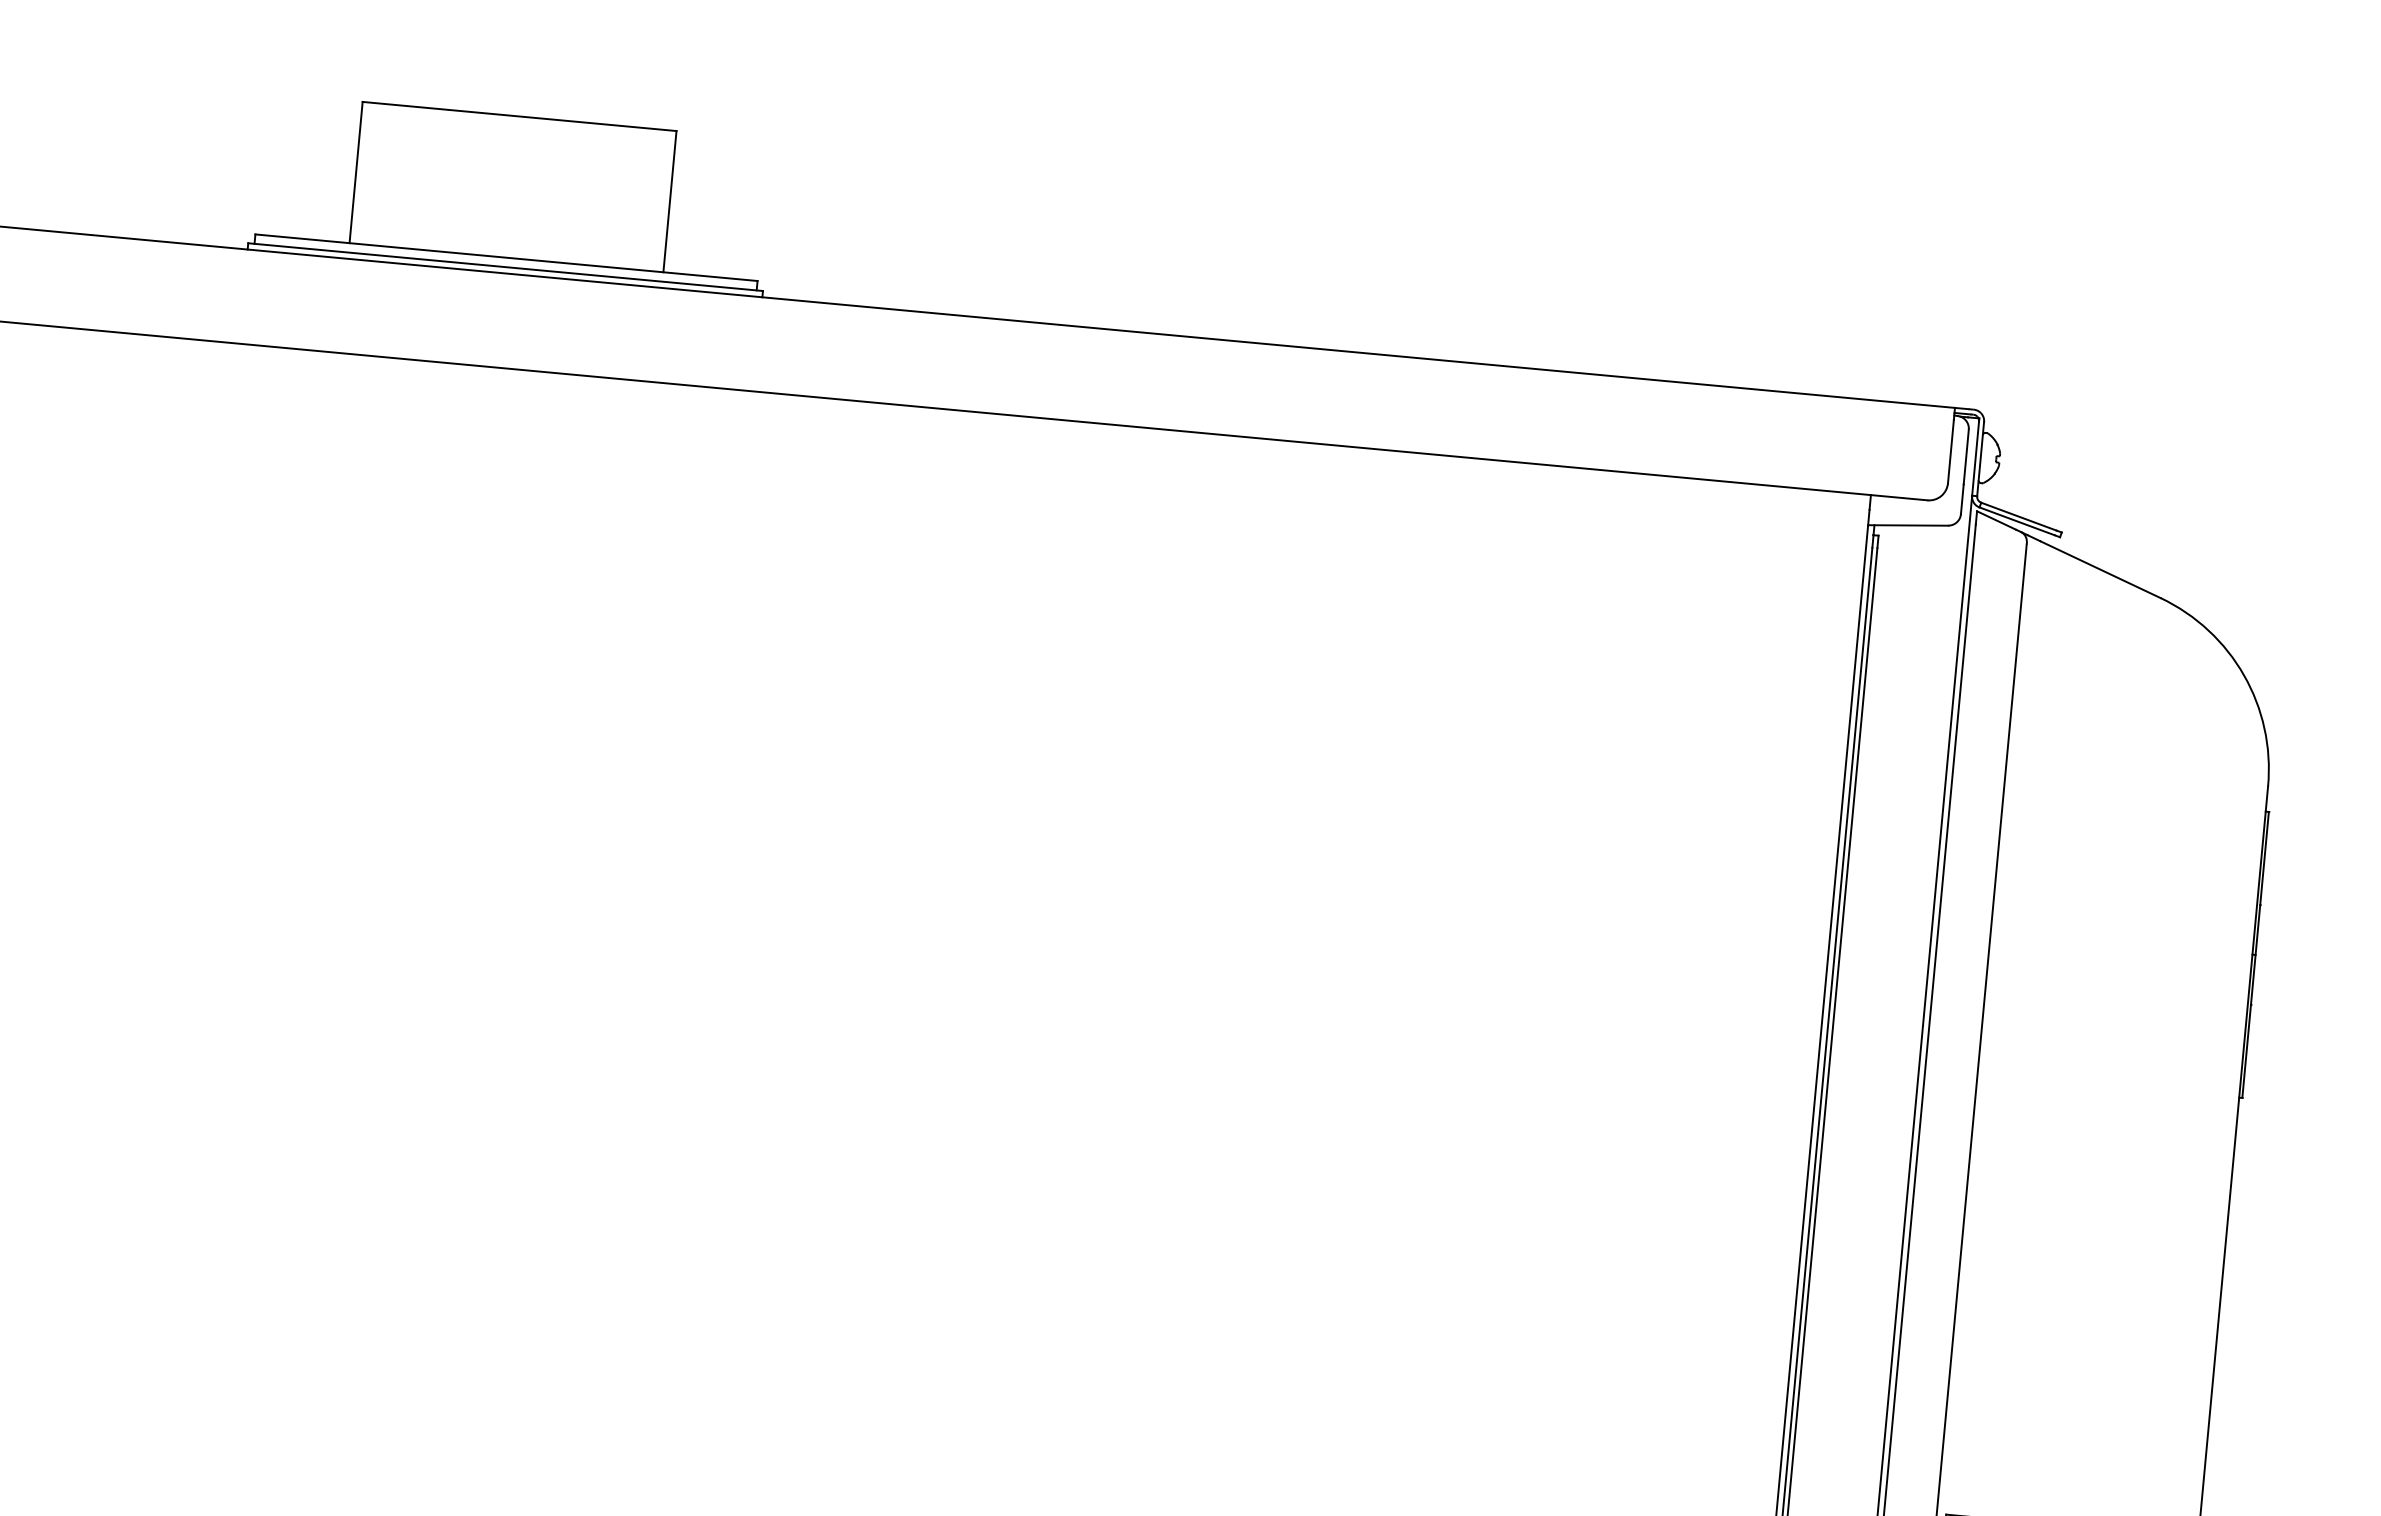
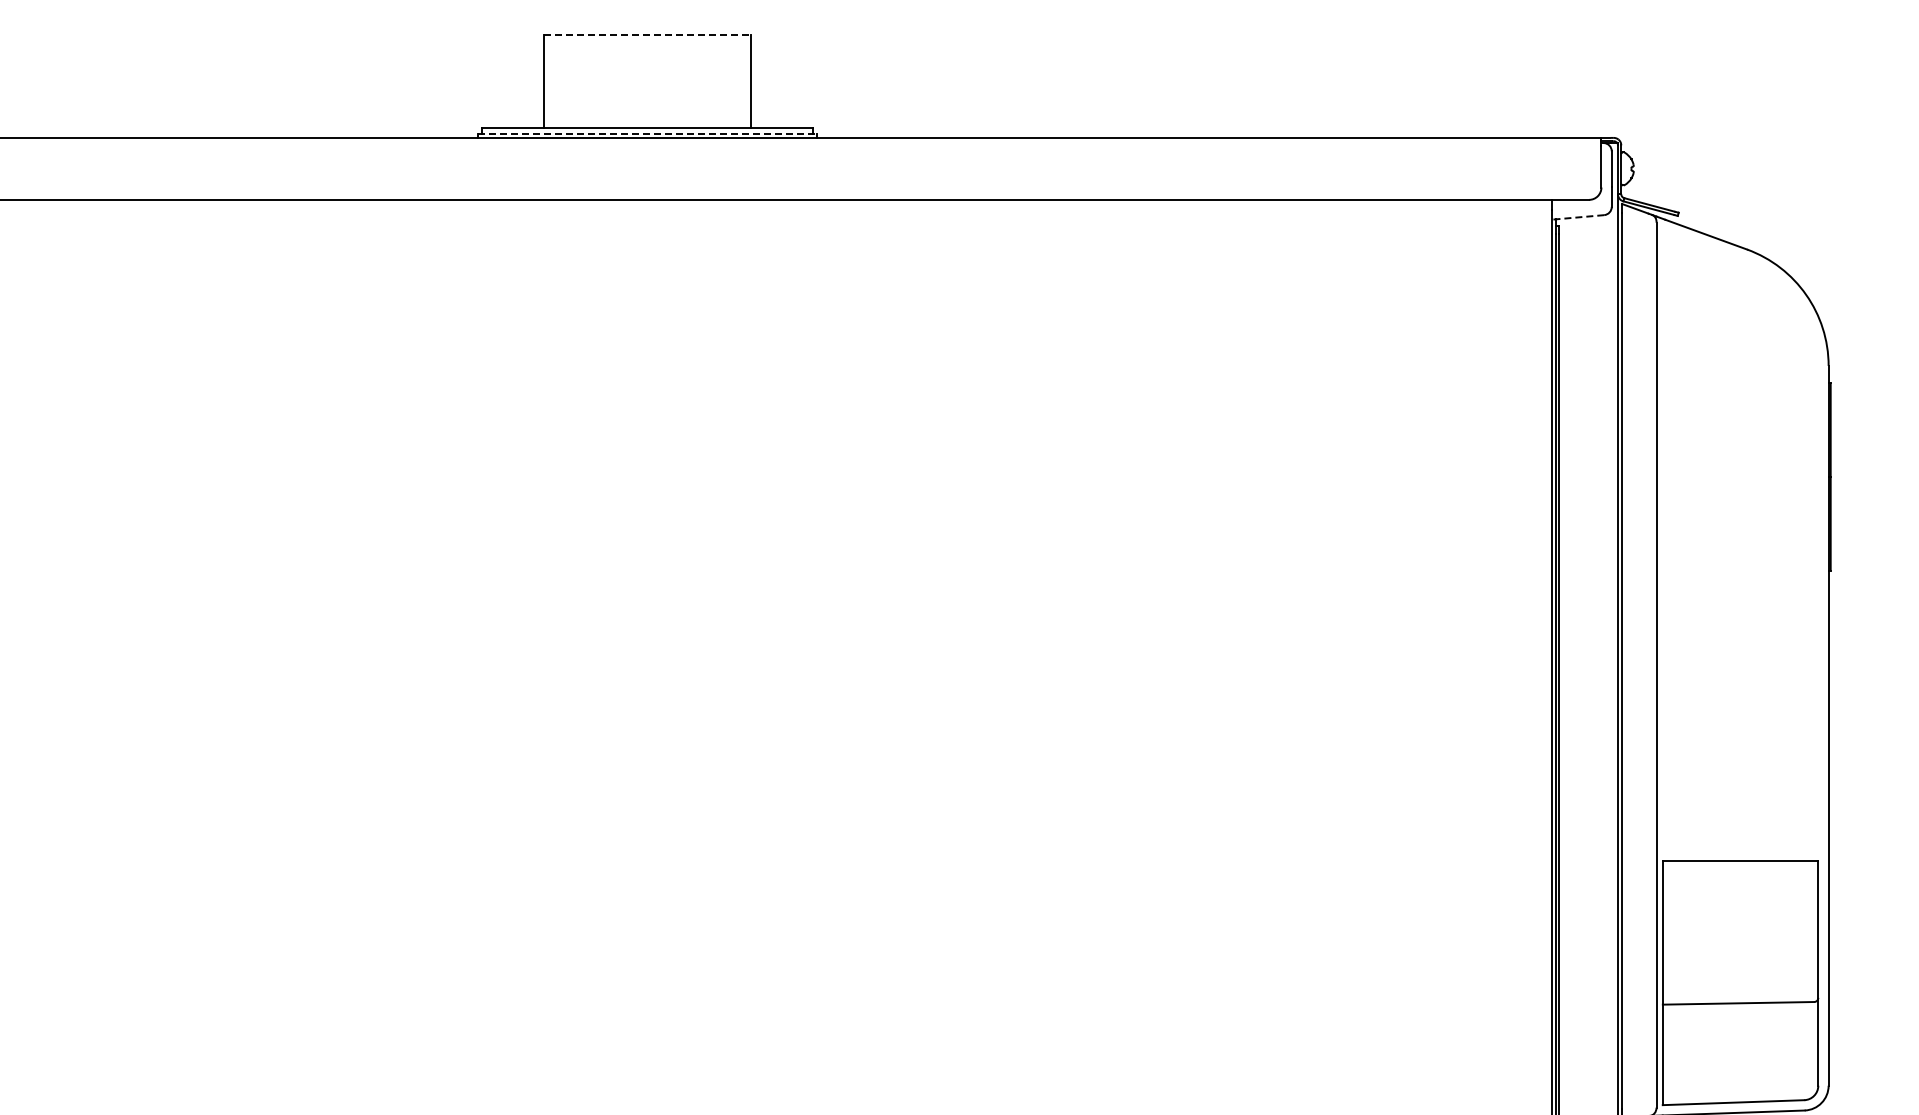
line: (519, 116) -> (647, 34), solid -> dashed
line: (506, 266) -> (647, 133), solid -> dashed
line: (1907, 525) -> (1577, 217), solid -> dashed

